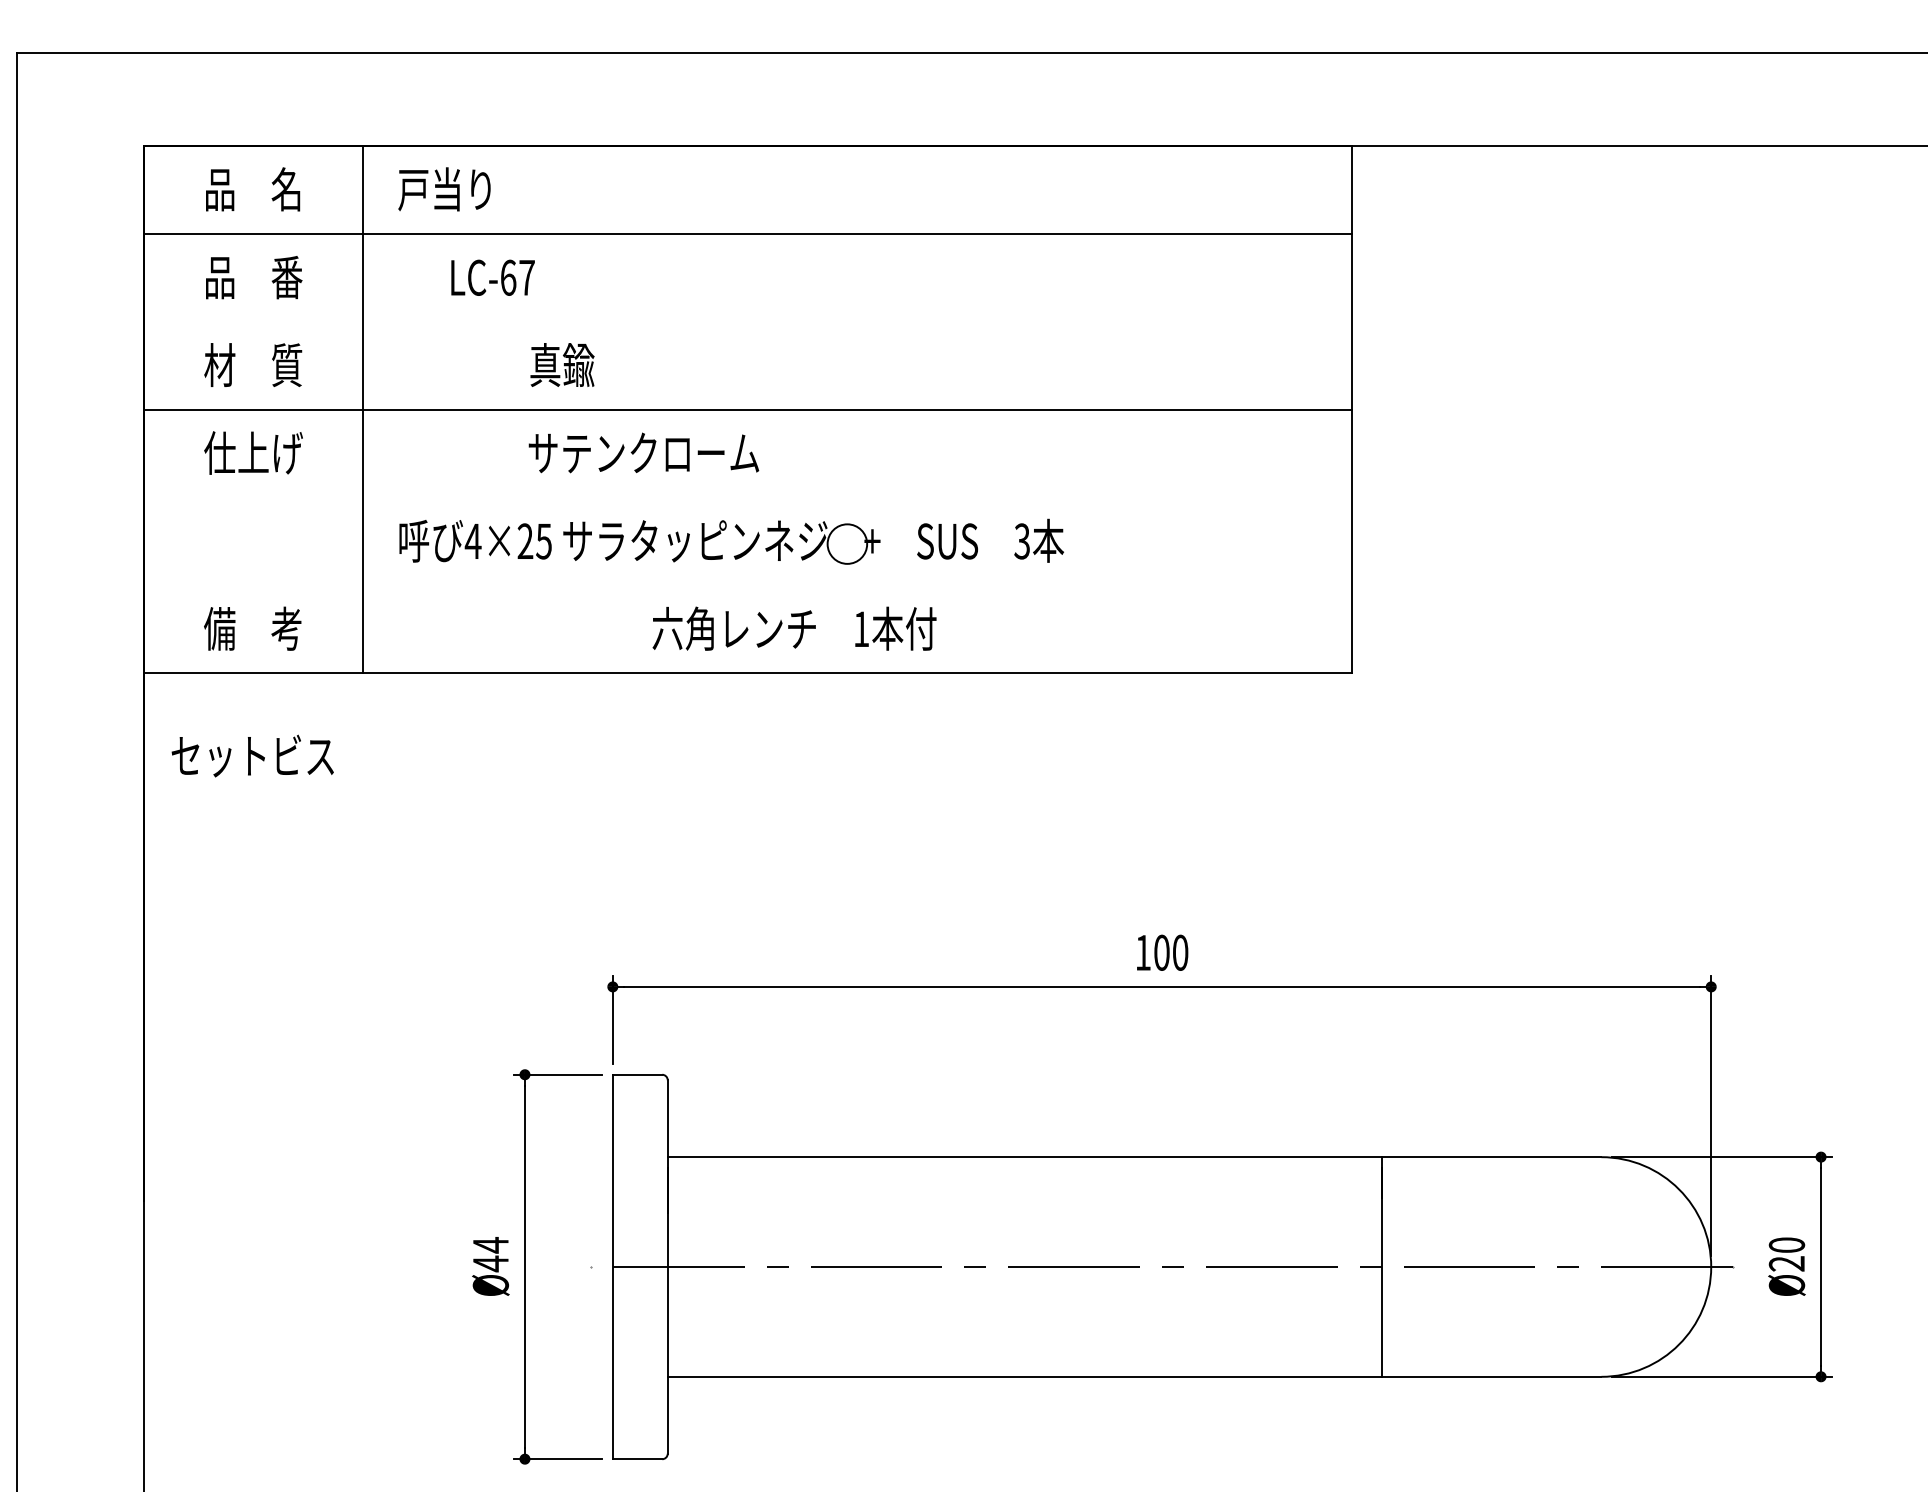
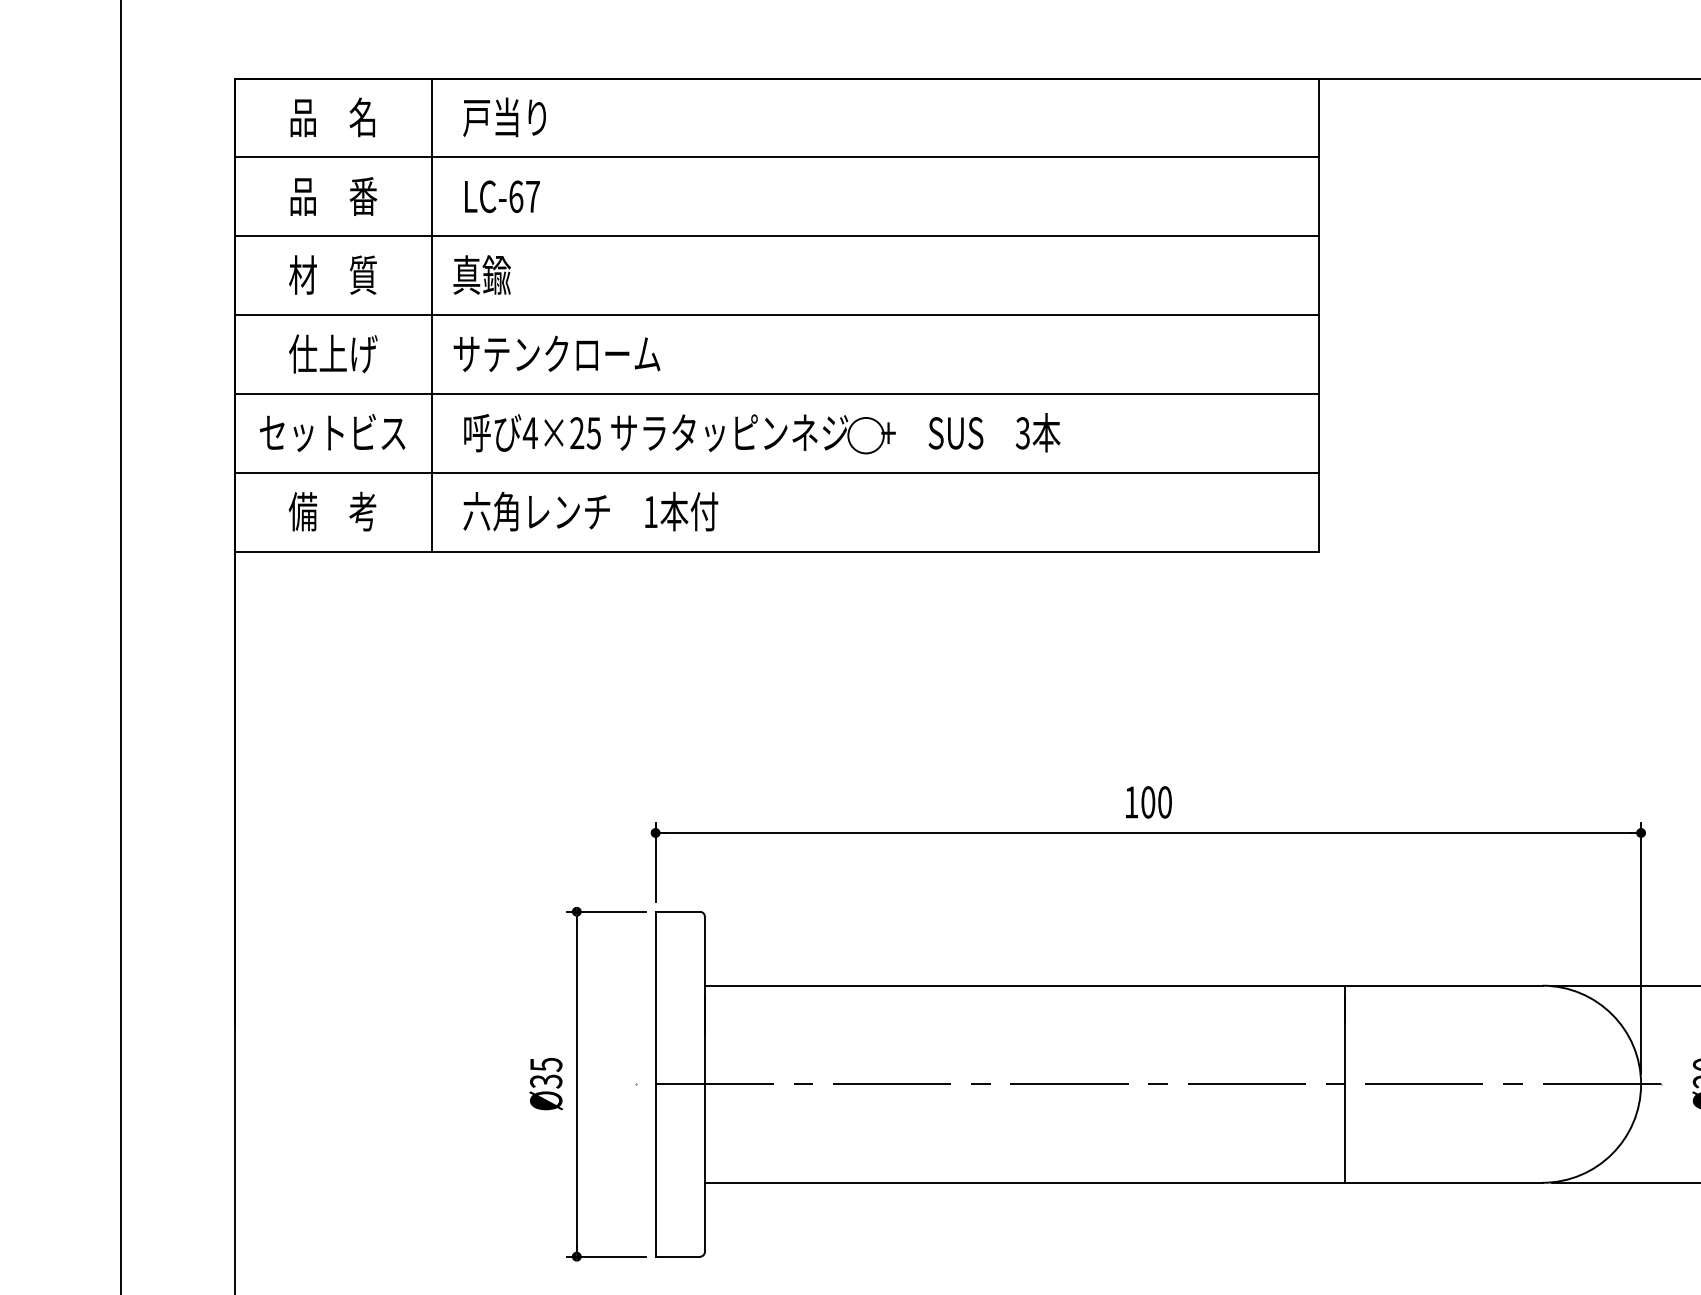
text: (492, 277) -> (501, 196), moved
line: (747, 321) -> (776, 235), added
text: (562, 364) -> (482, 274), moved
text: (643, 452) -> (556, 353), moved
line: (747, 497) -> (776, 393), added
line: (747, 585) -> (776, 472), added
text: (794, 628) -> (590, 511), moved
text: (252, 755) -> (332, 432), moved
text: (490, 1254) -> (545, 1073), Ø44 -> Ø35

